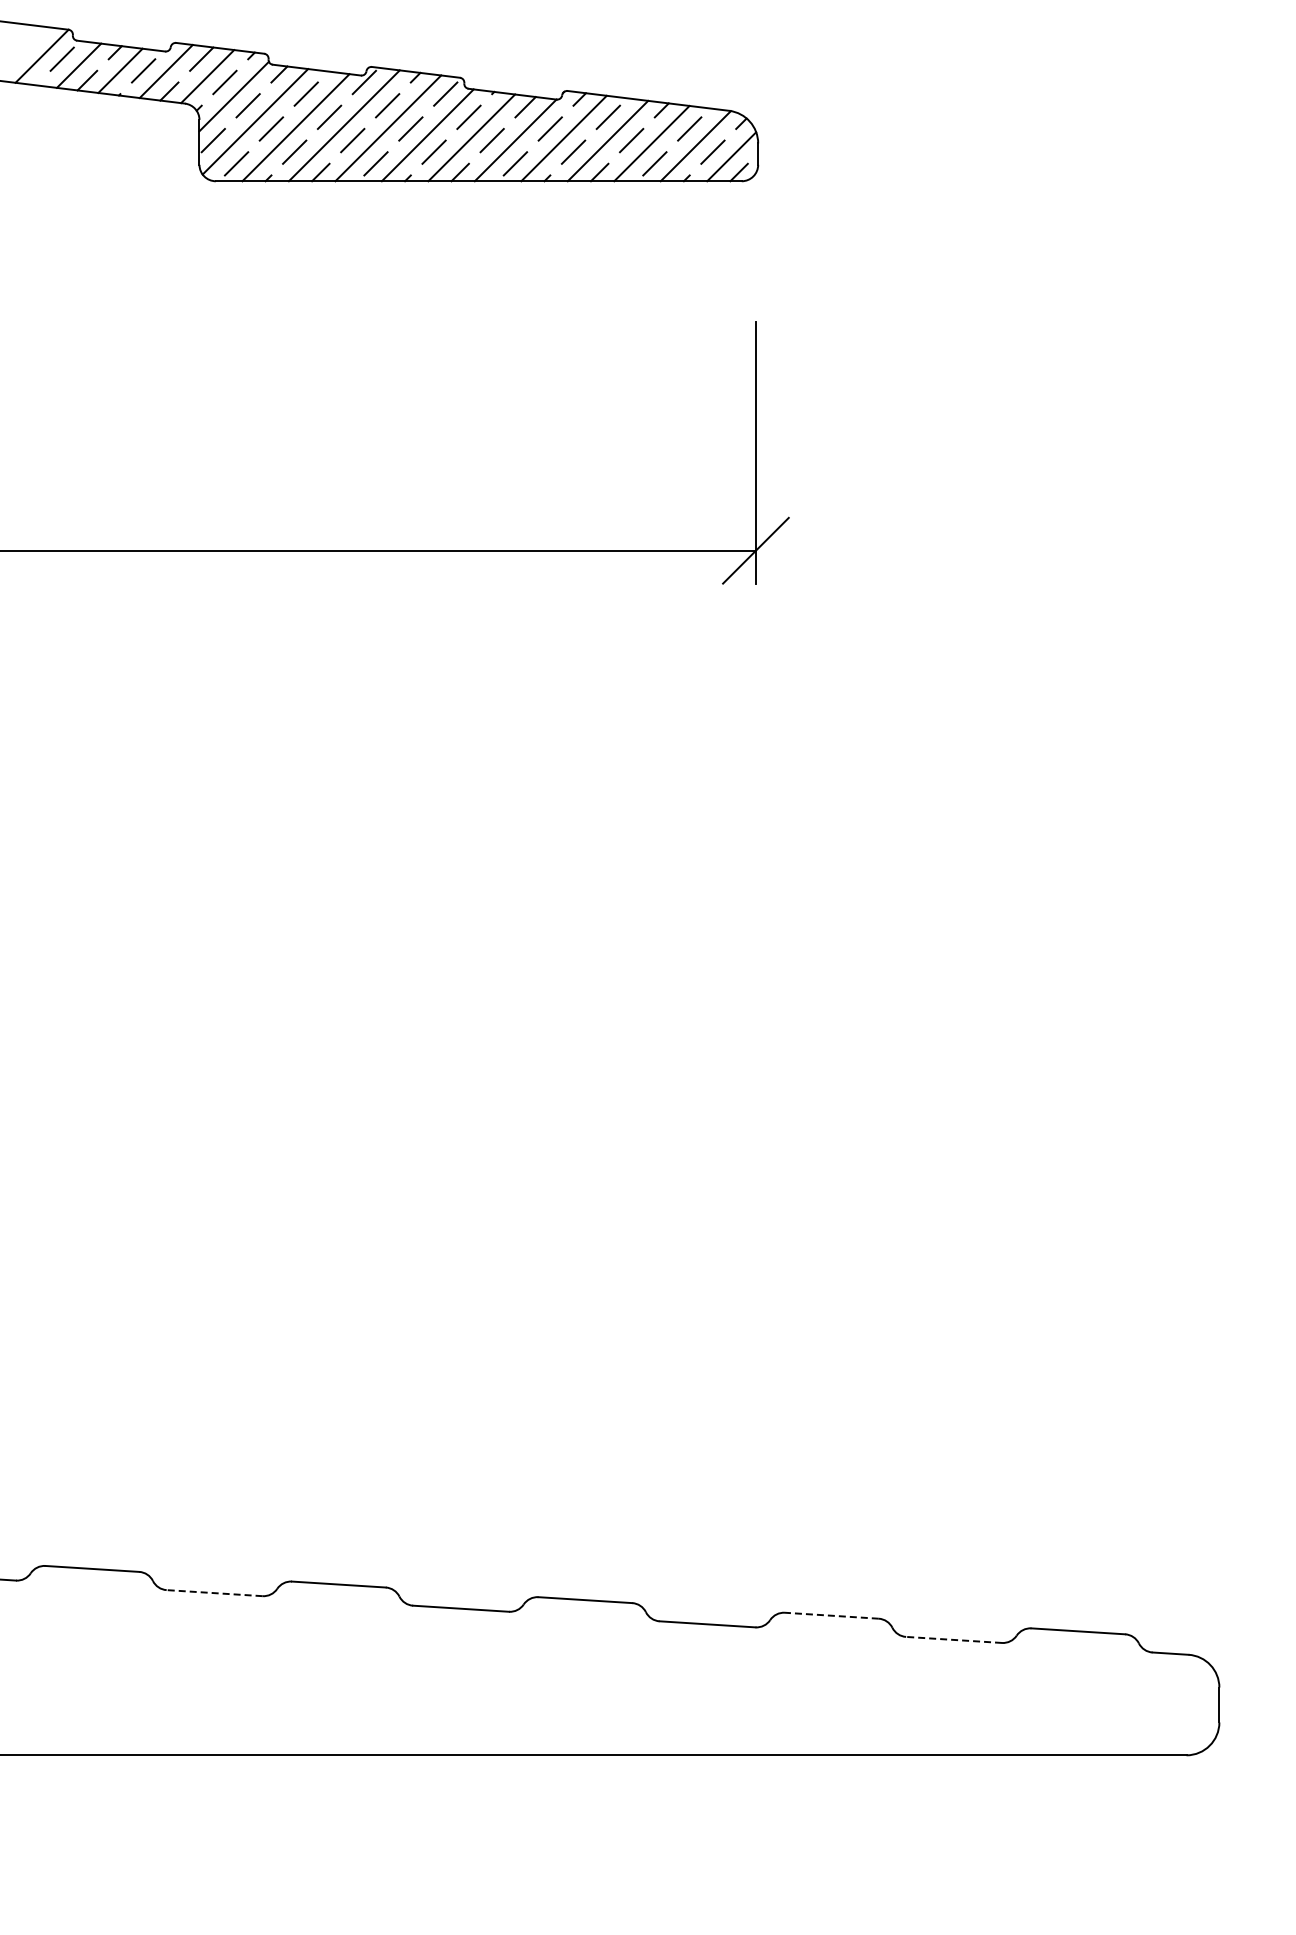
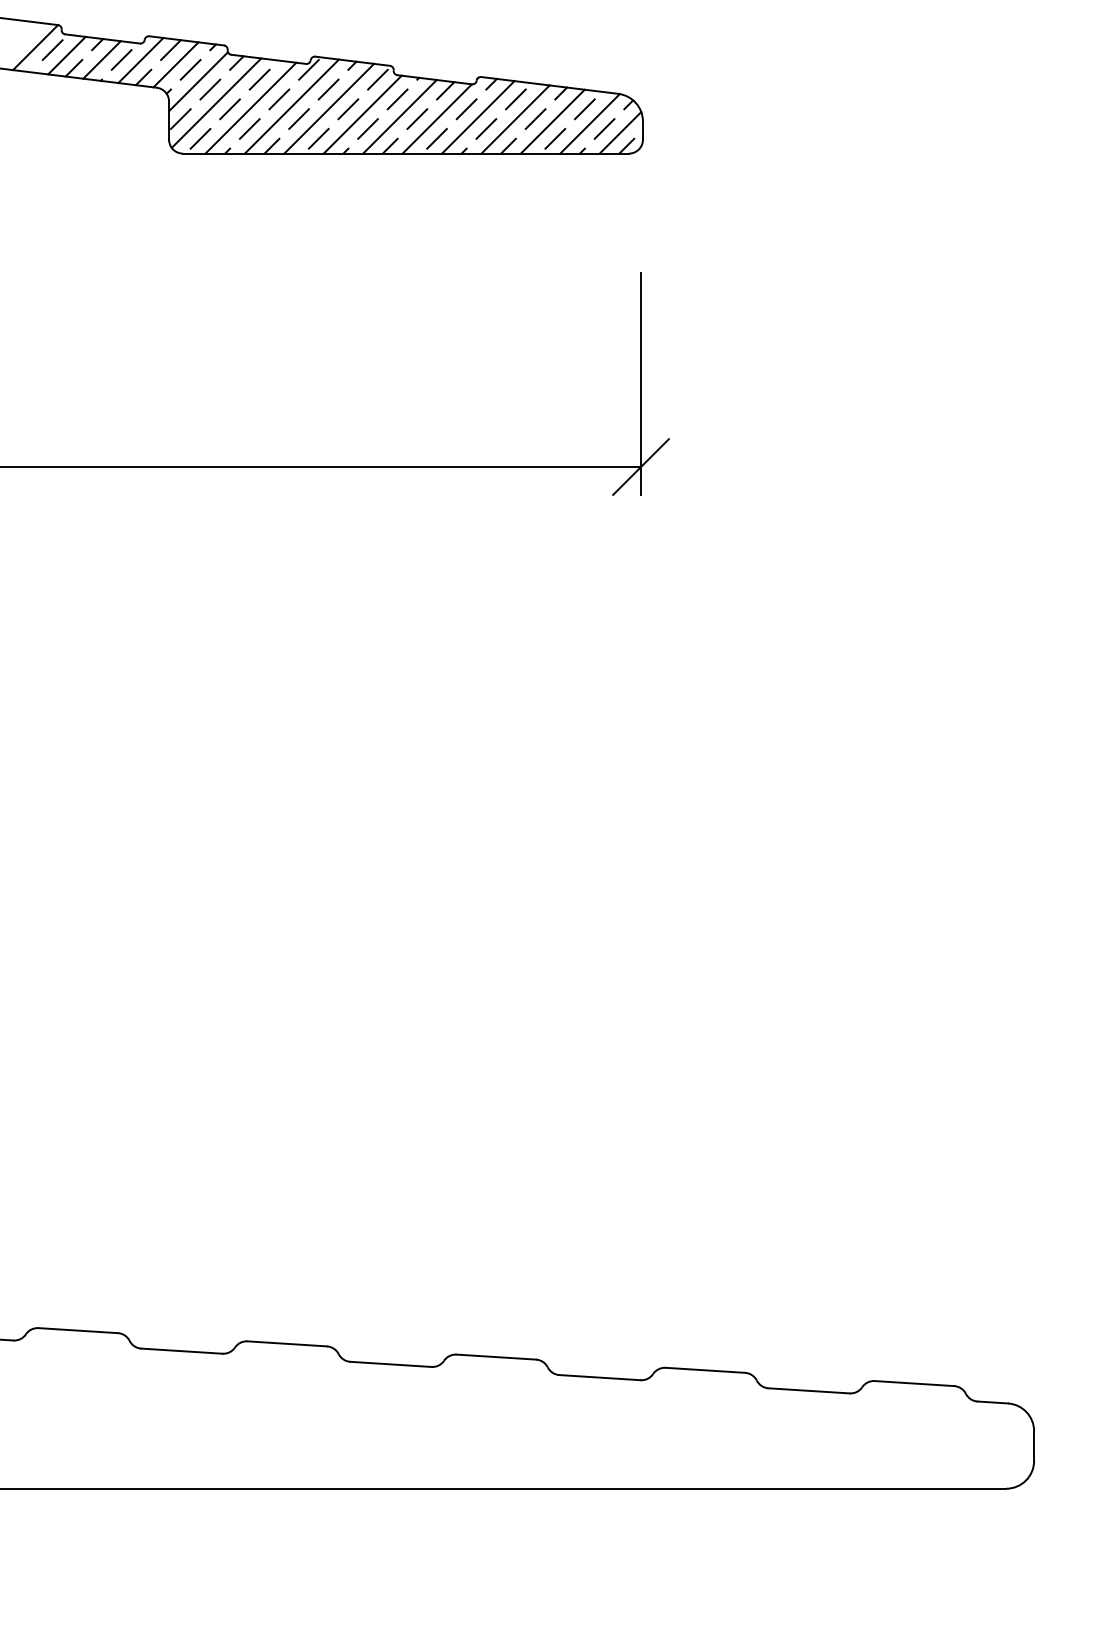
line: (214, 1593) -> (181, 1351), dashed -> solid
line: (831, 1615) -> (705, 1370), dashed -> solid
line: (953, 1639) -> (808, 1390), dashed -> solid

